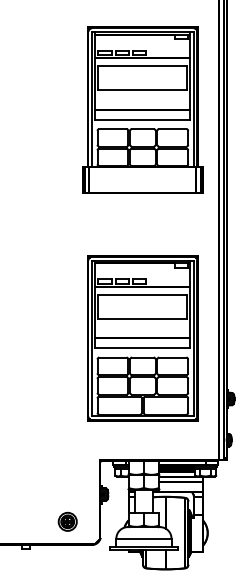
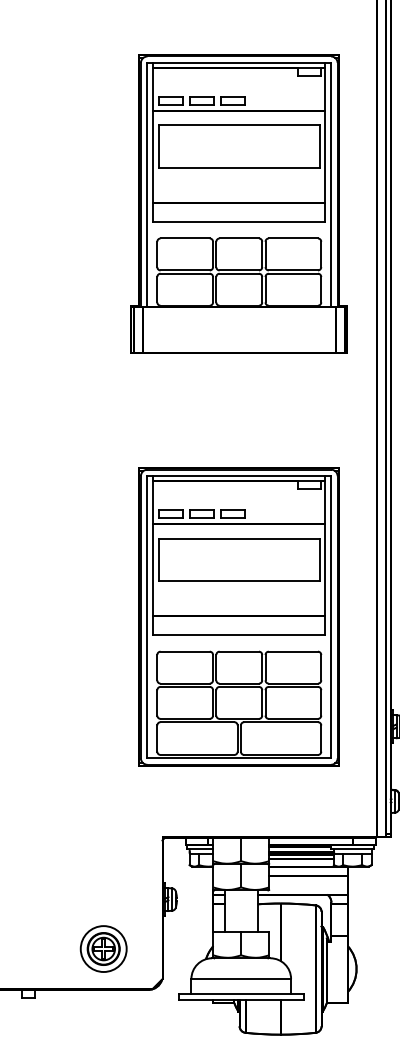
part: (67, 521) -> (103, 948), size x1.4

